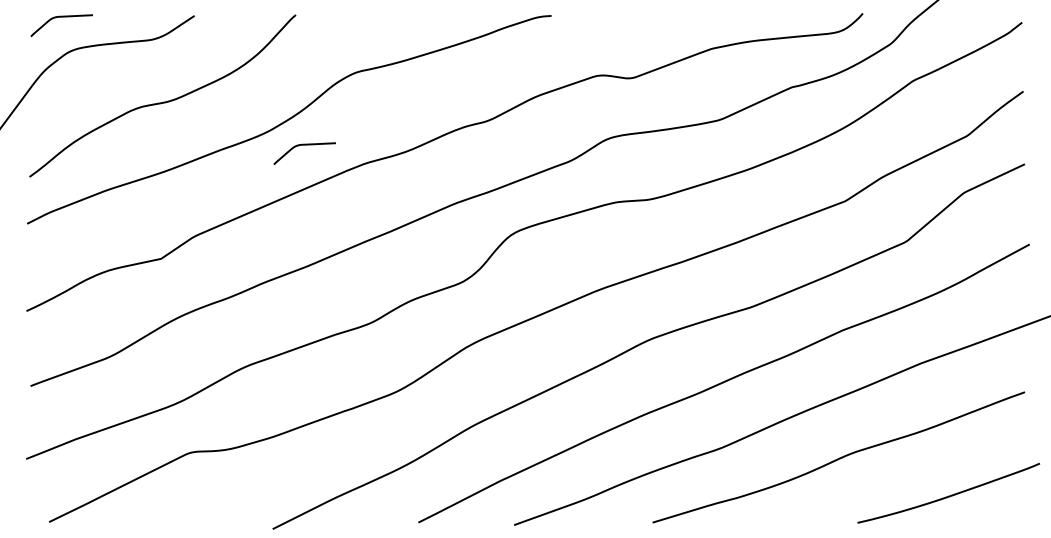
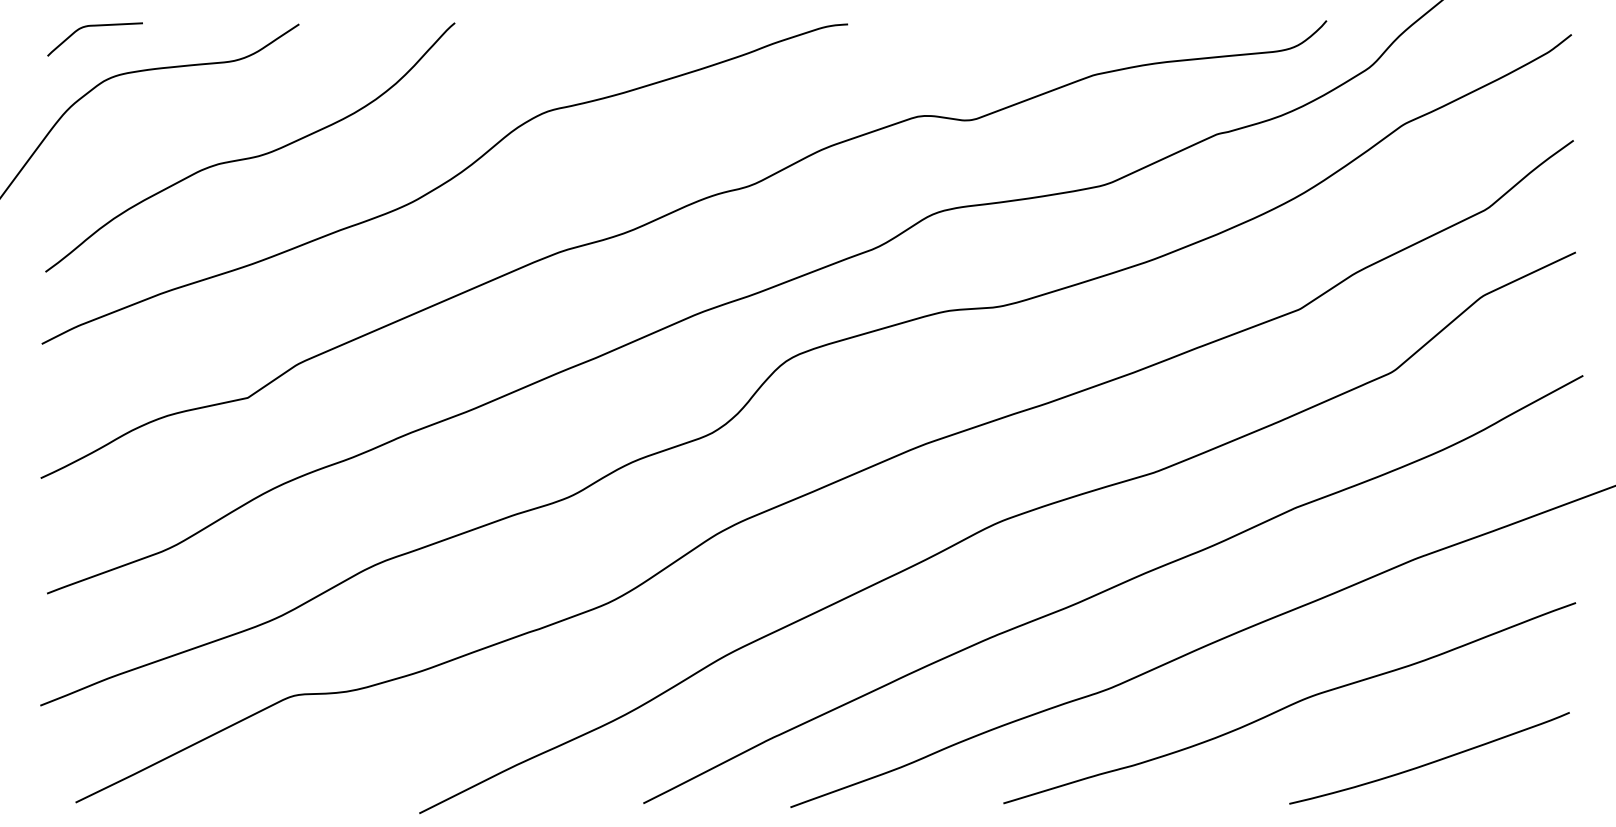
curve: (304, 145) -> (468, 223), removed
curve: (948, 495) -> (1429, 761), moved

